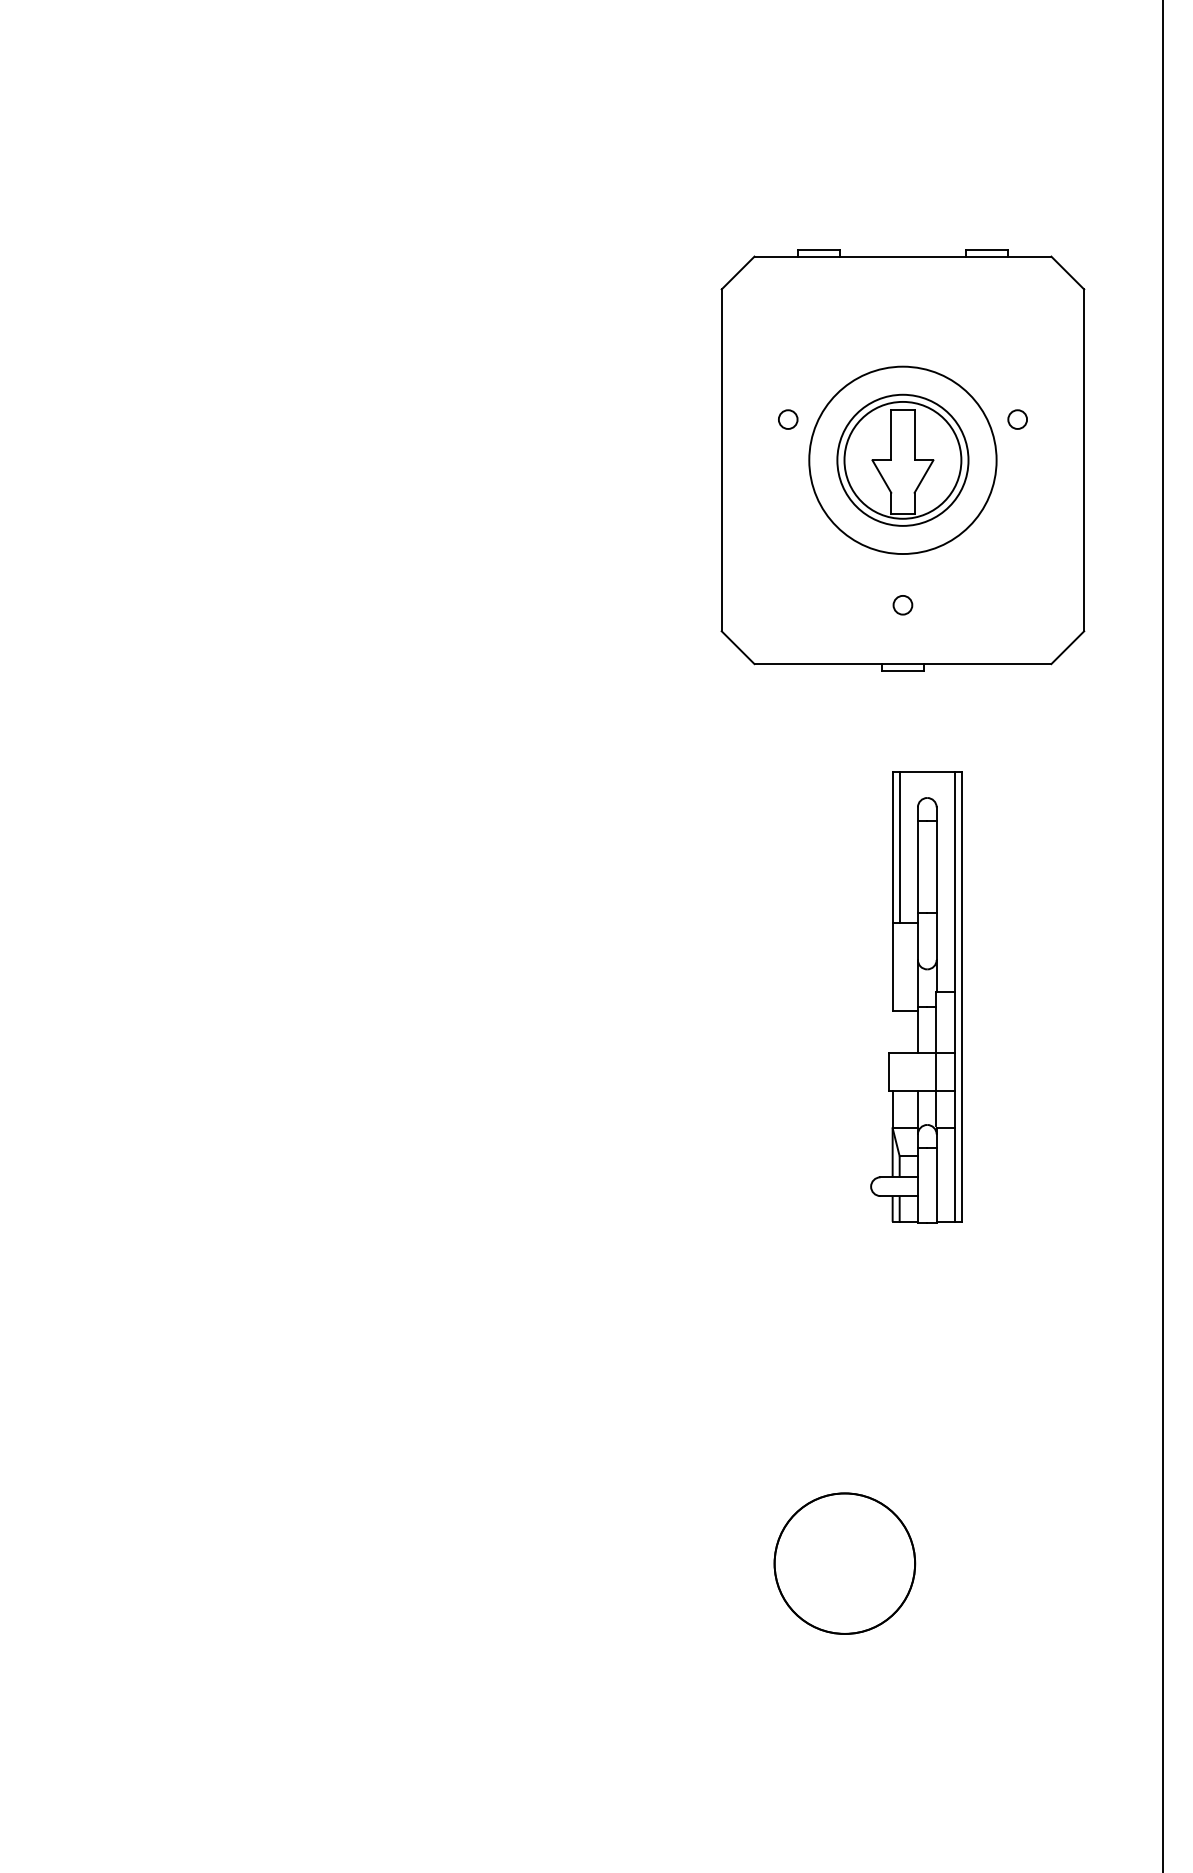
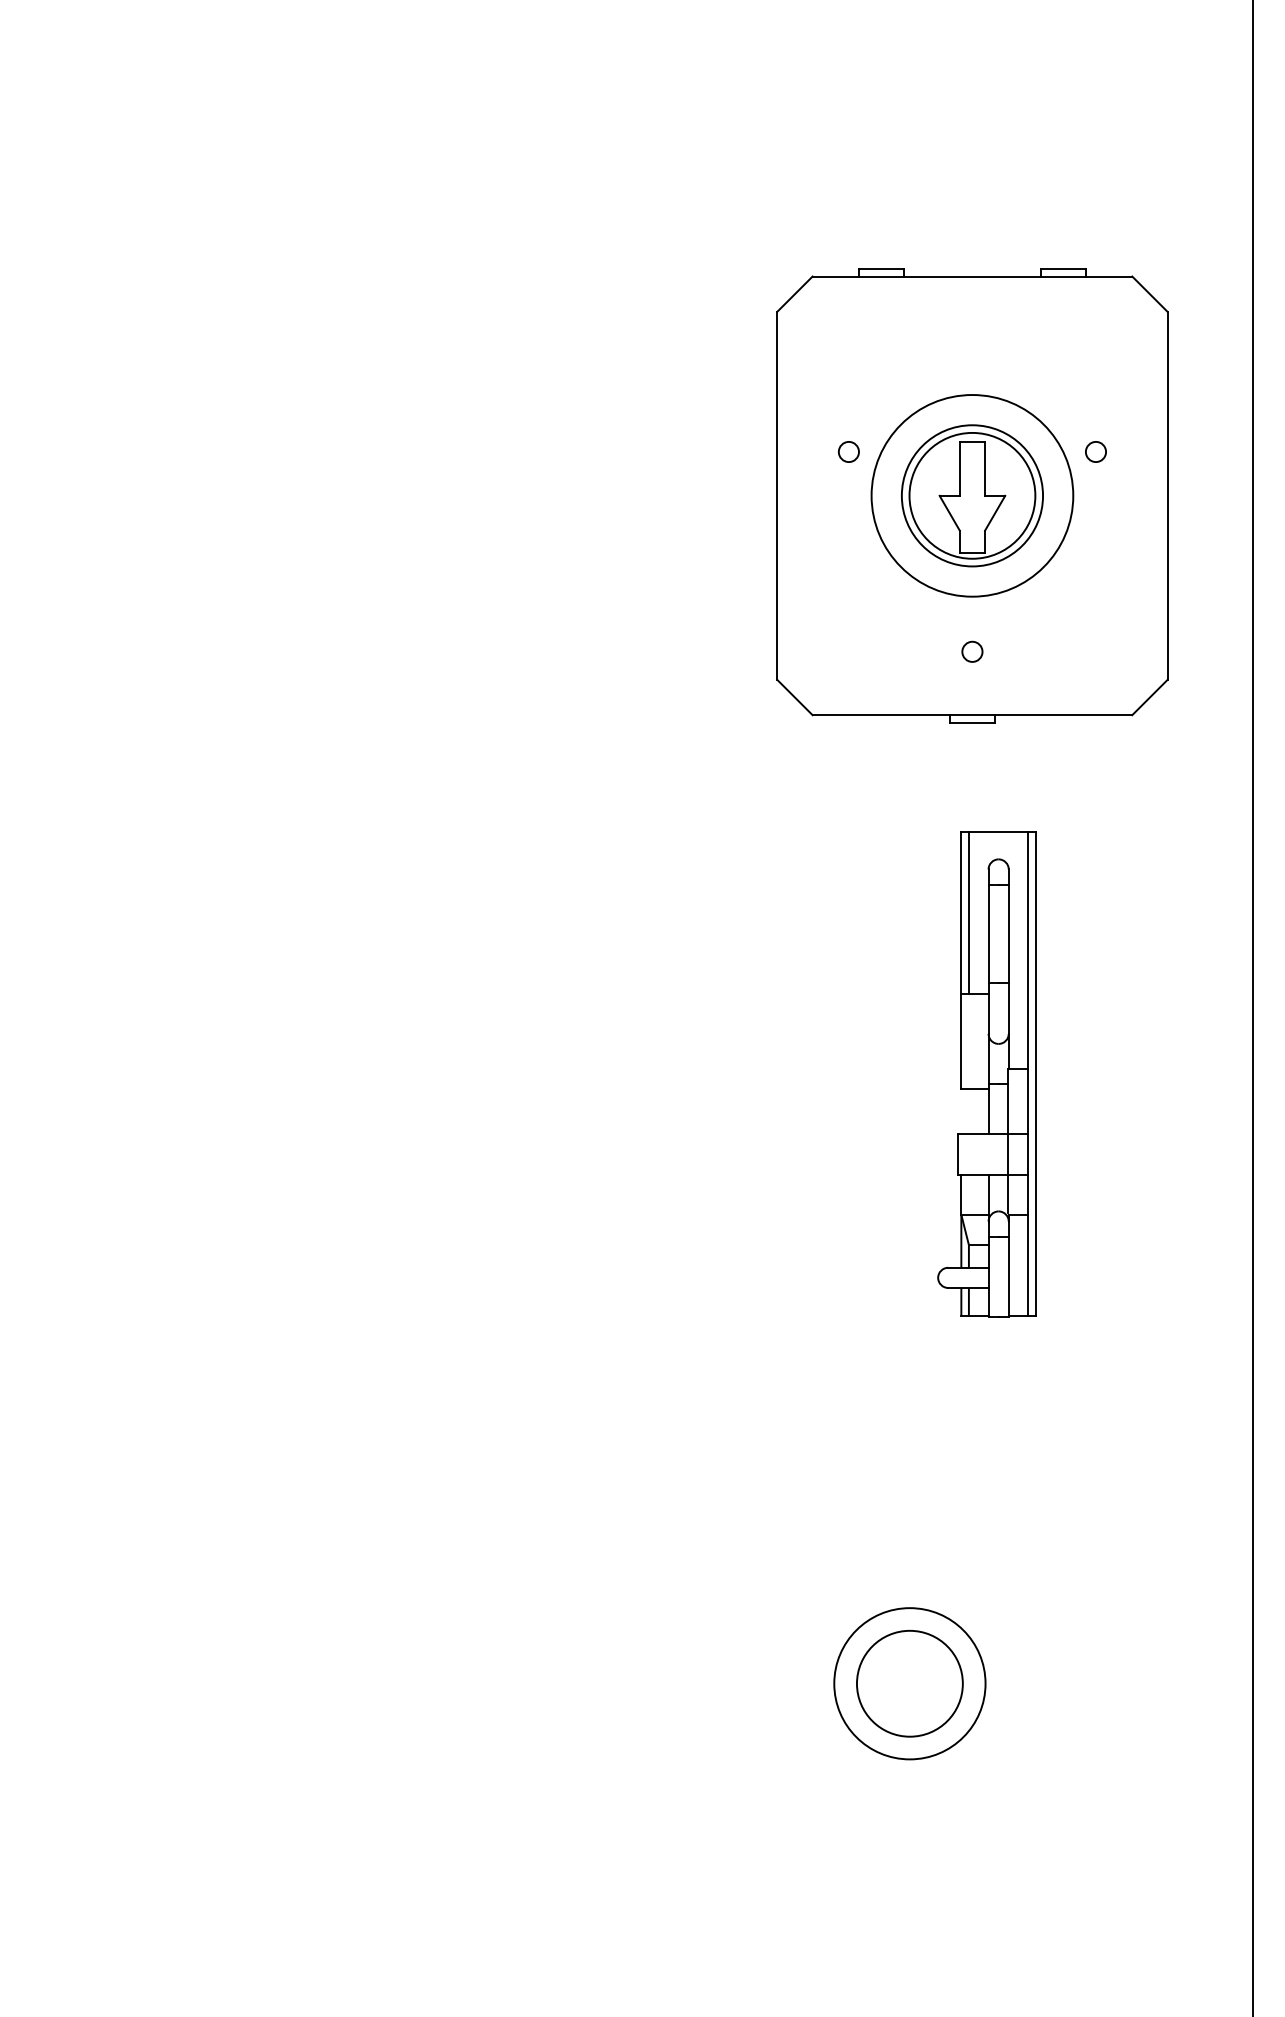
circle: (844, 1563) -> (909, 1683), size x0.7

